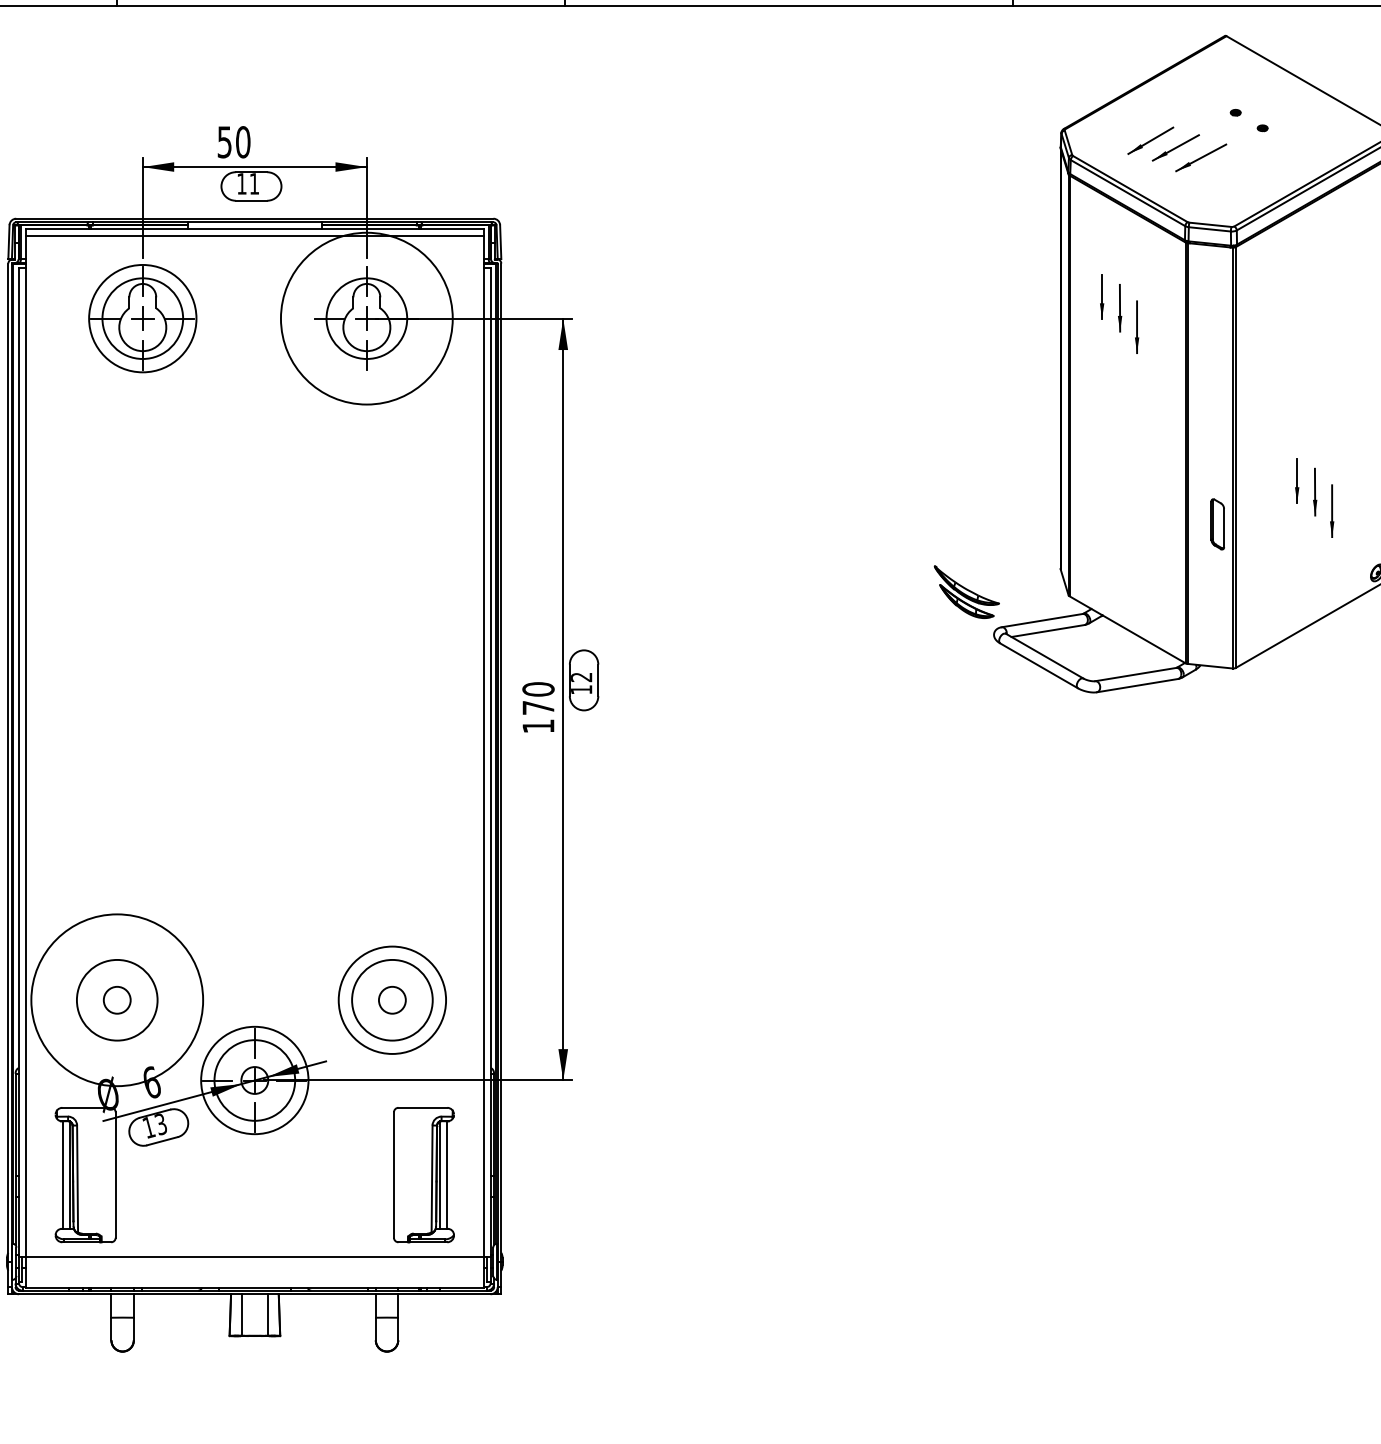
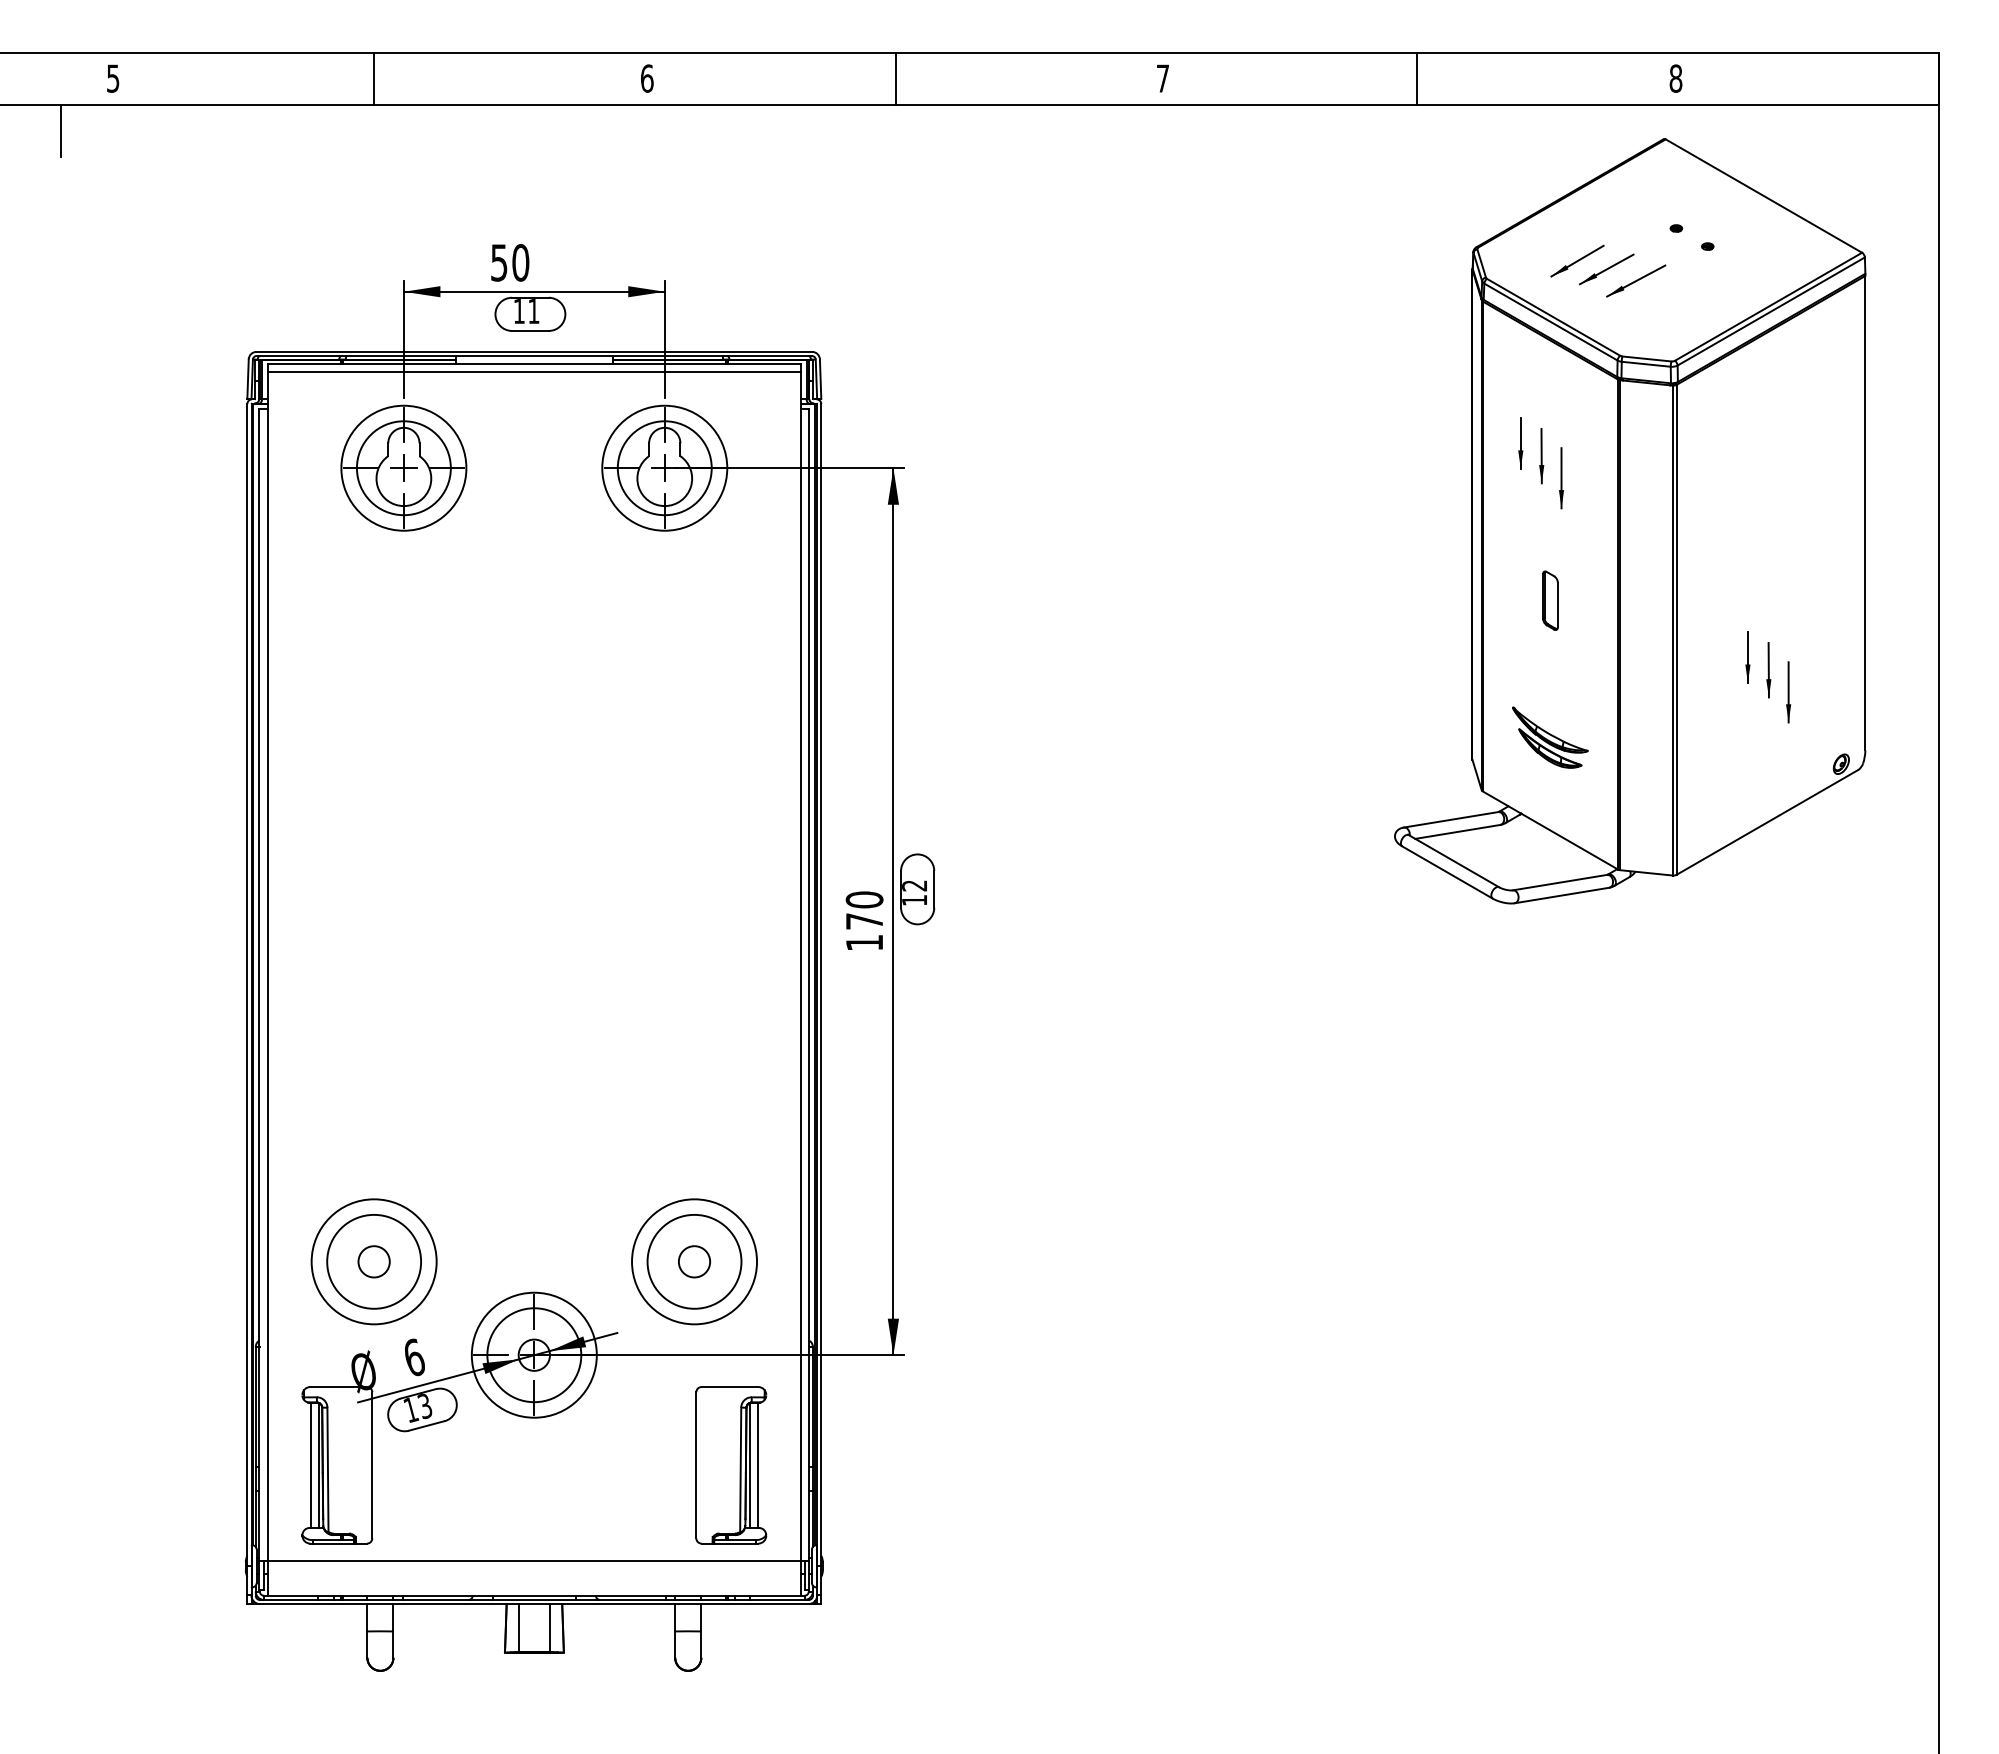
circle: (366, 318) -> (664, 467), size x0.62
part: (1217, 524) -> (1550, 600), moved
part: (967, 592) -> (1550, 737), moved
circle: (116, 999) -> (373, 1261), size x0.62

